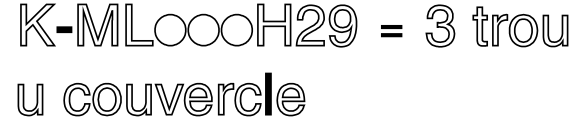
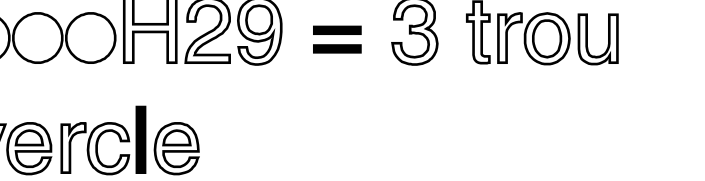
part: (391, 30) -> (336, 38), size x1.43

